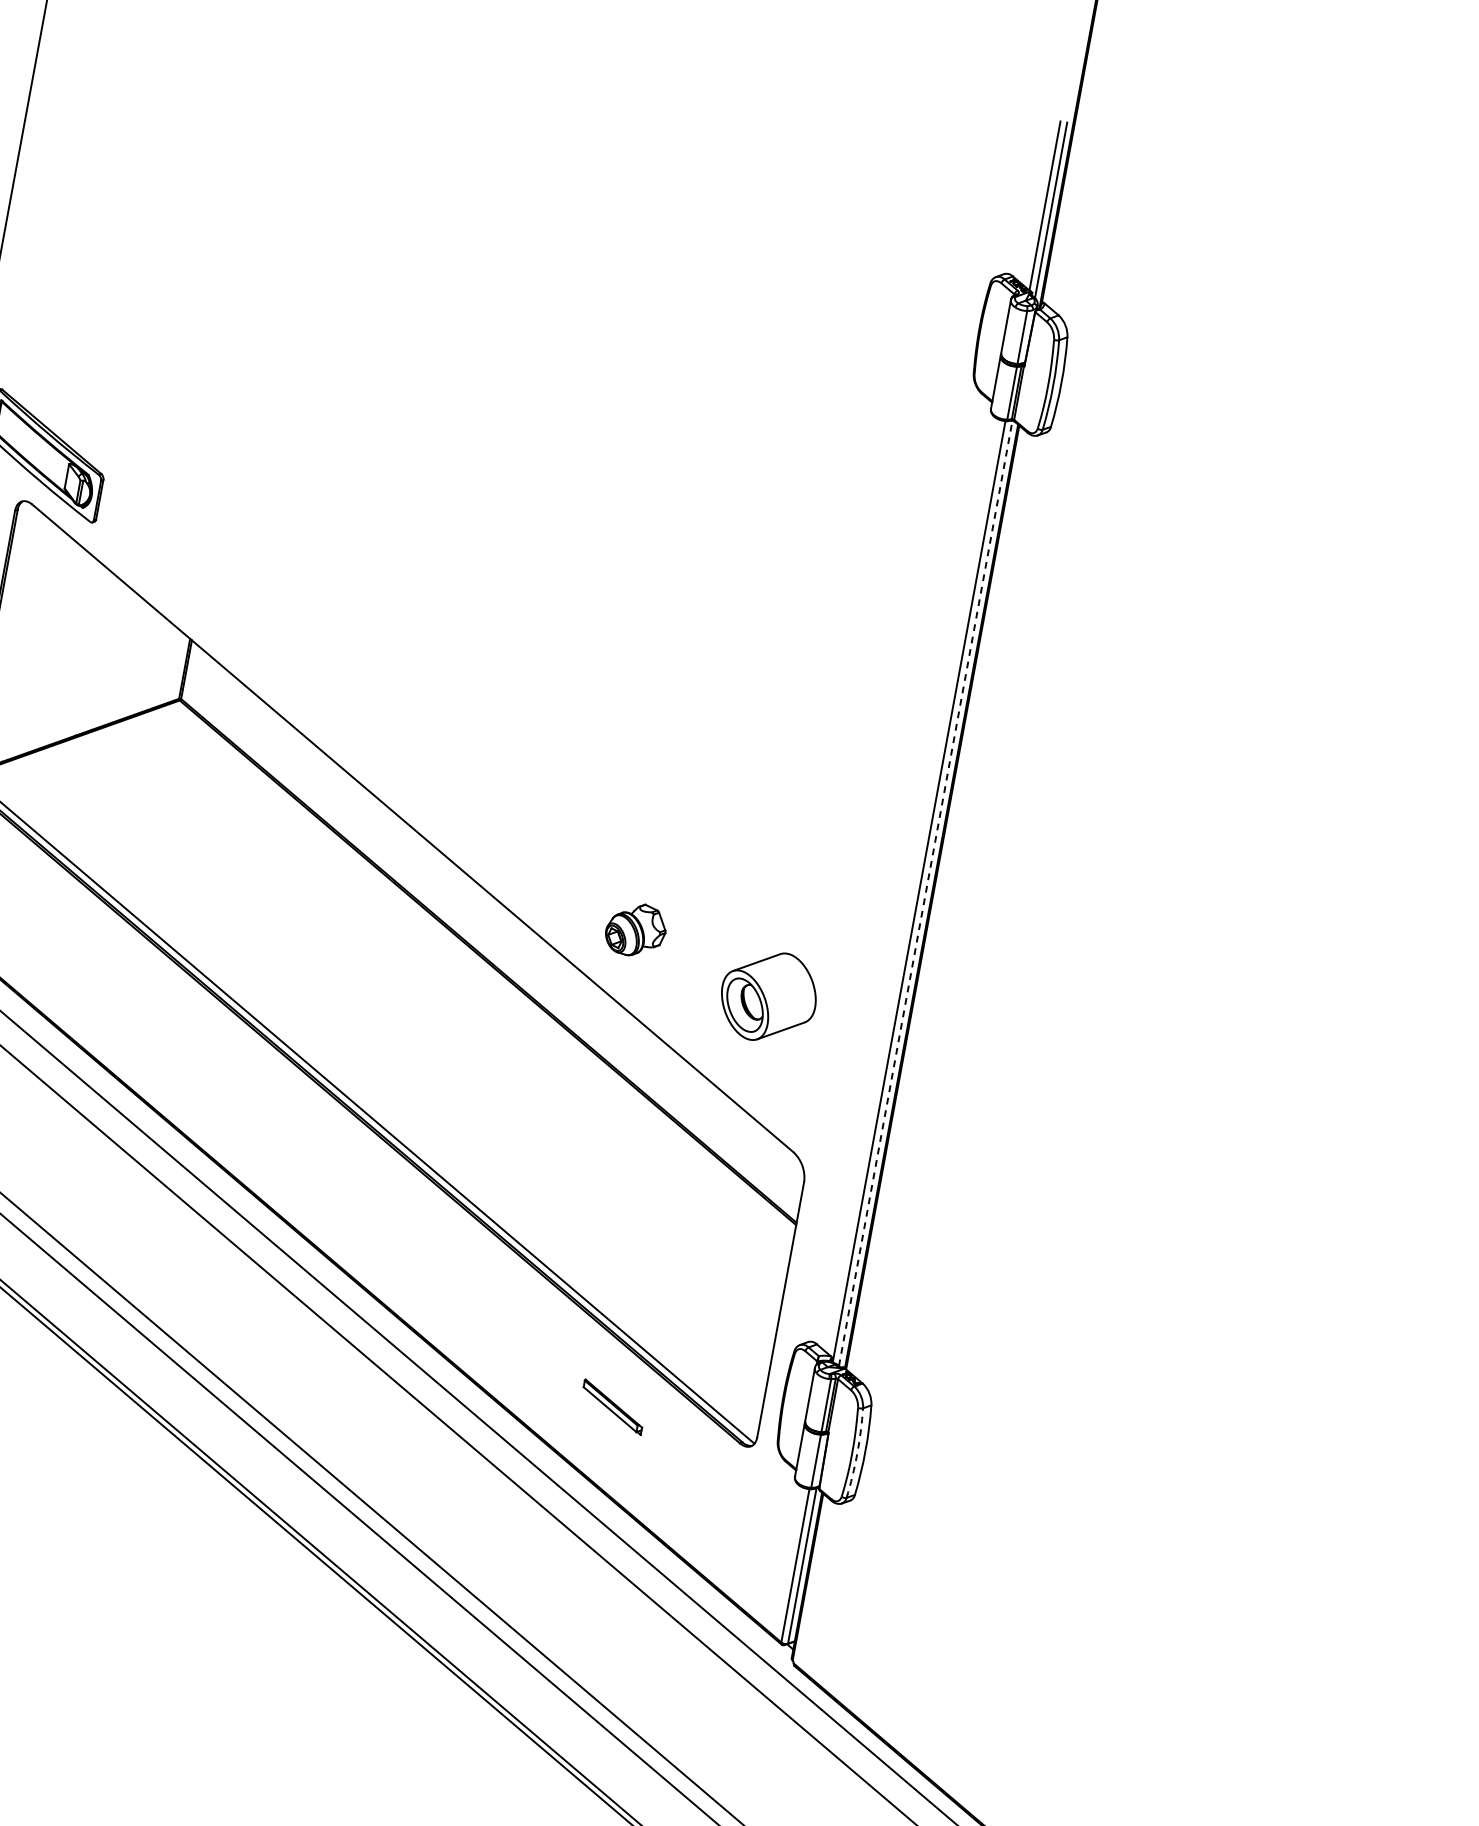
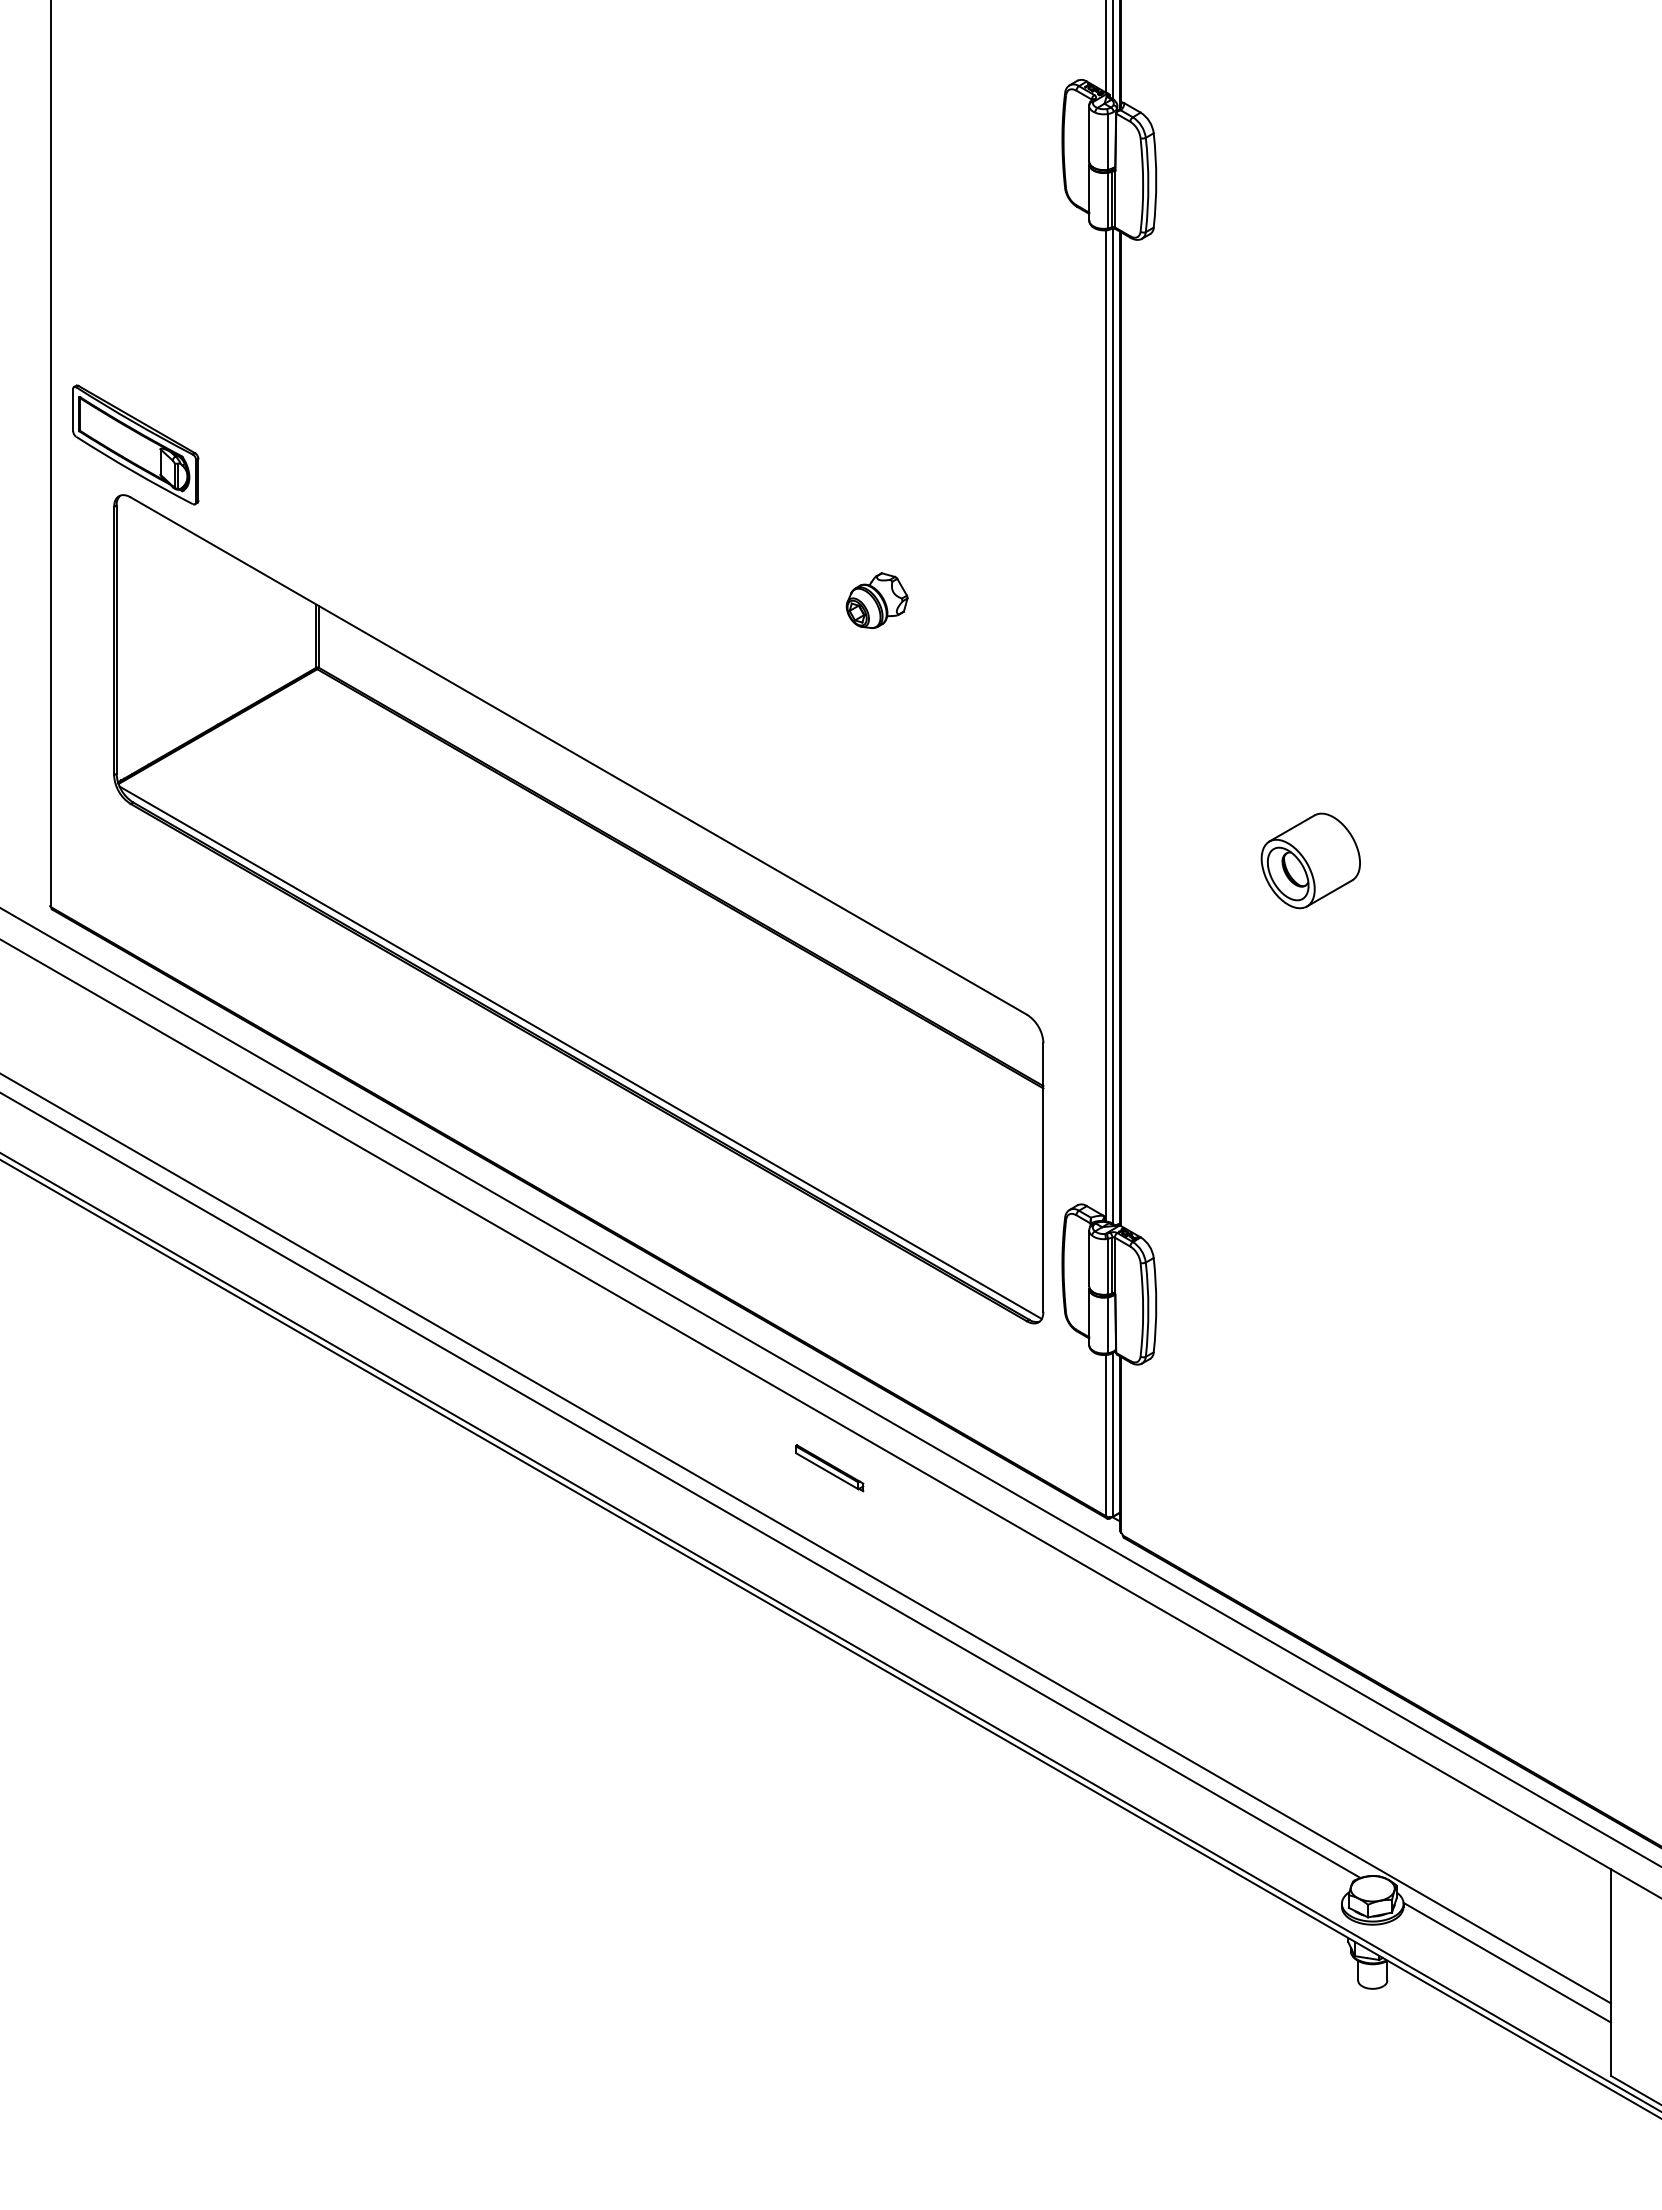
line: (925, 893) -> (1113, 726), dashed -> solid
part: (635, 929) -> (876, 600), moved
part: (768, 996) -> (1310, 860), moved
part: (612, 1407) -> (829, 1468), moved
arc: (857, 1453) -> (1148, 1309), dashed -> solid

